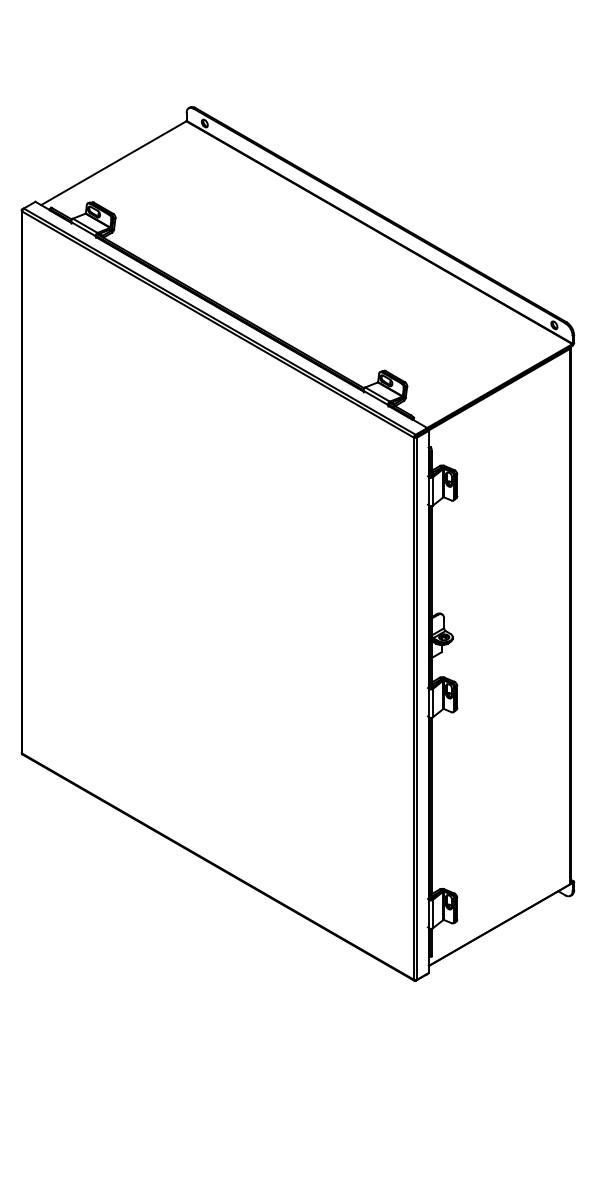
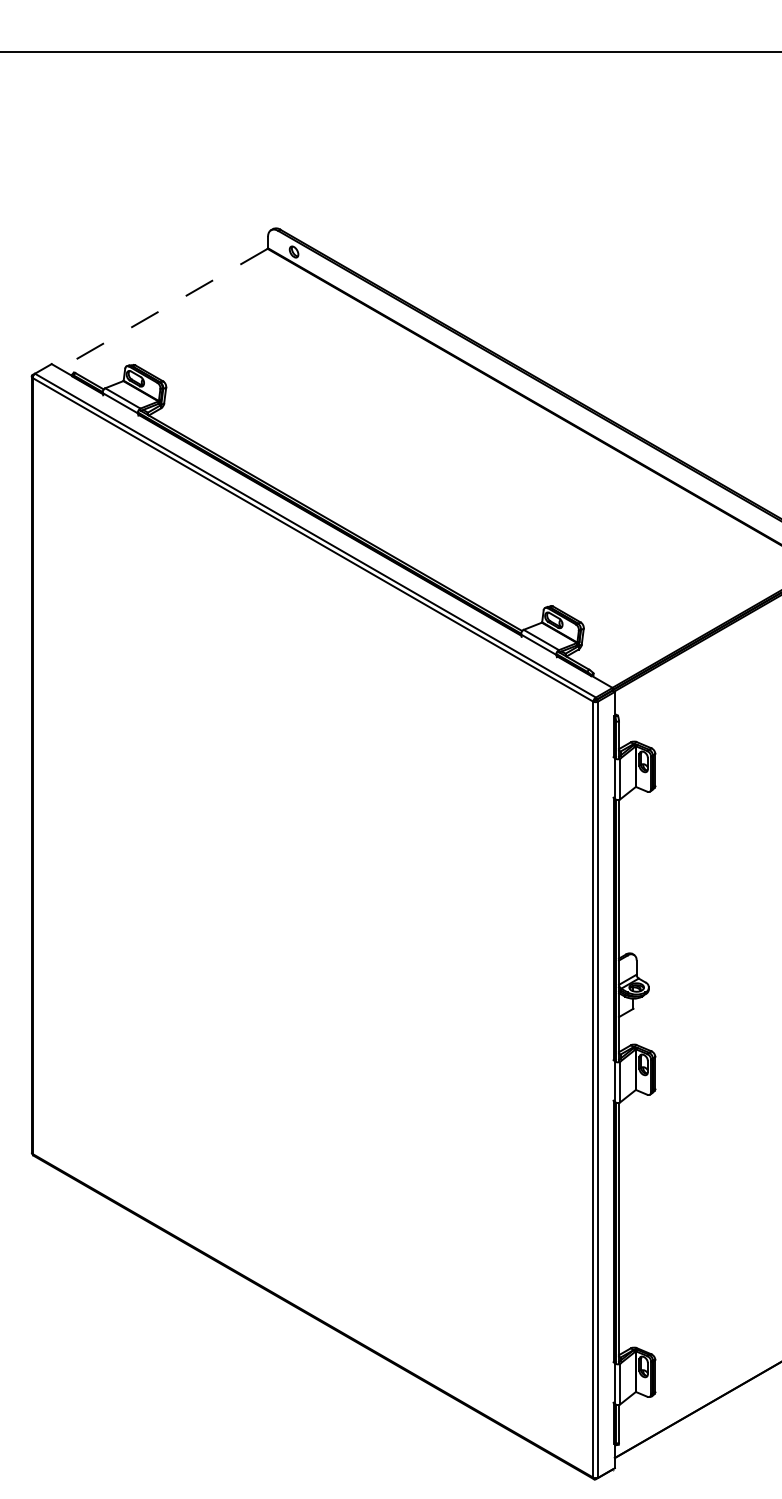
line: (113, 163) -> (163, 309), solid -> dashed

